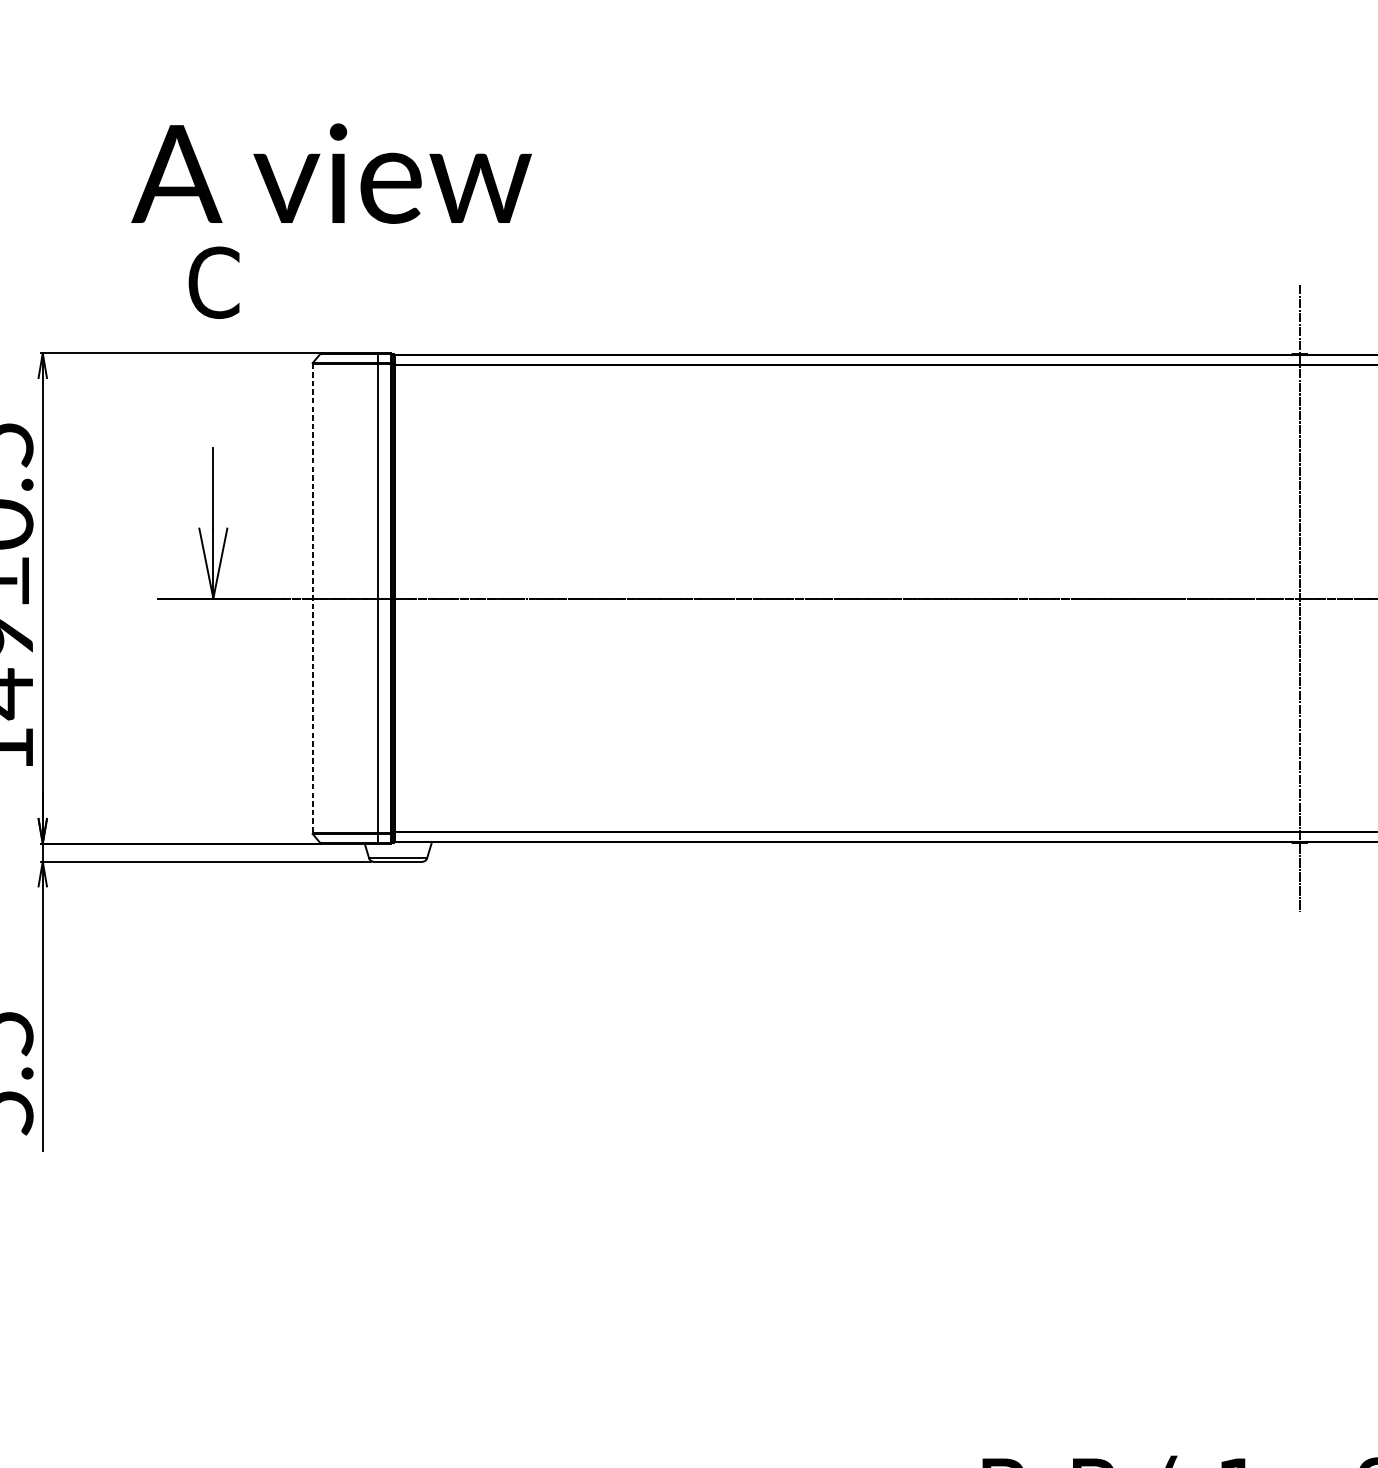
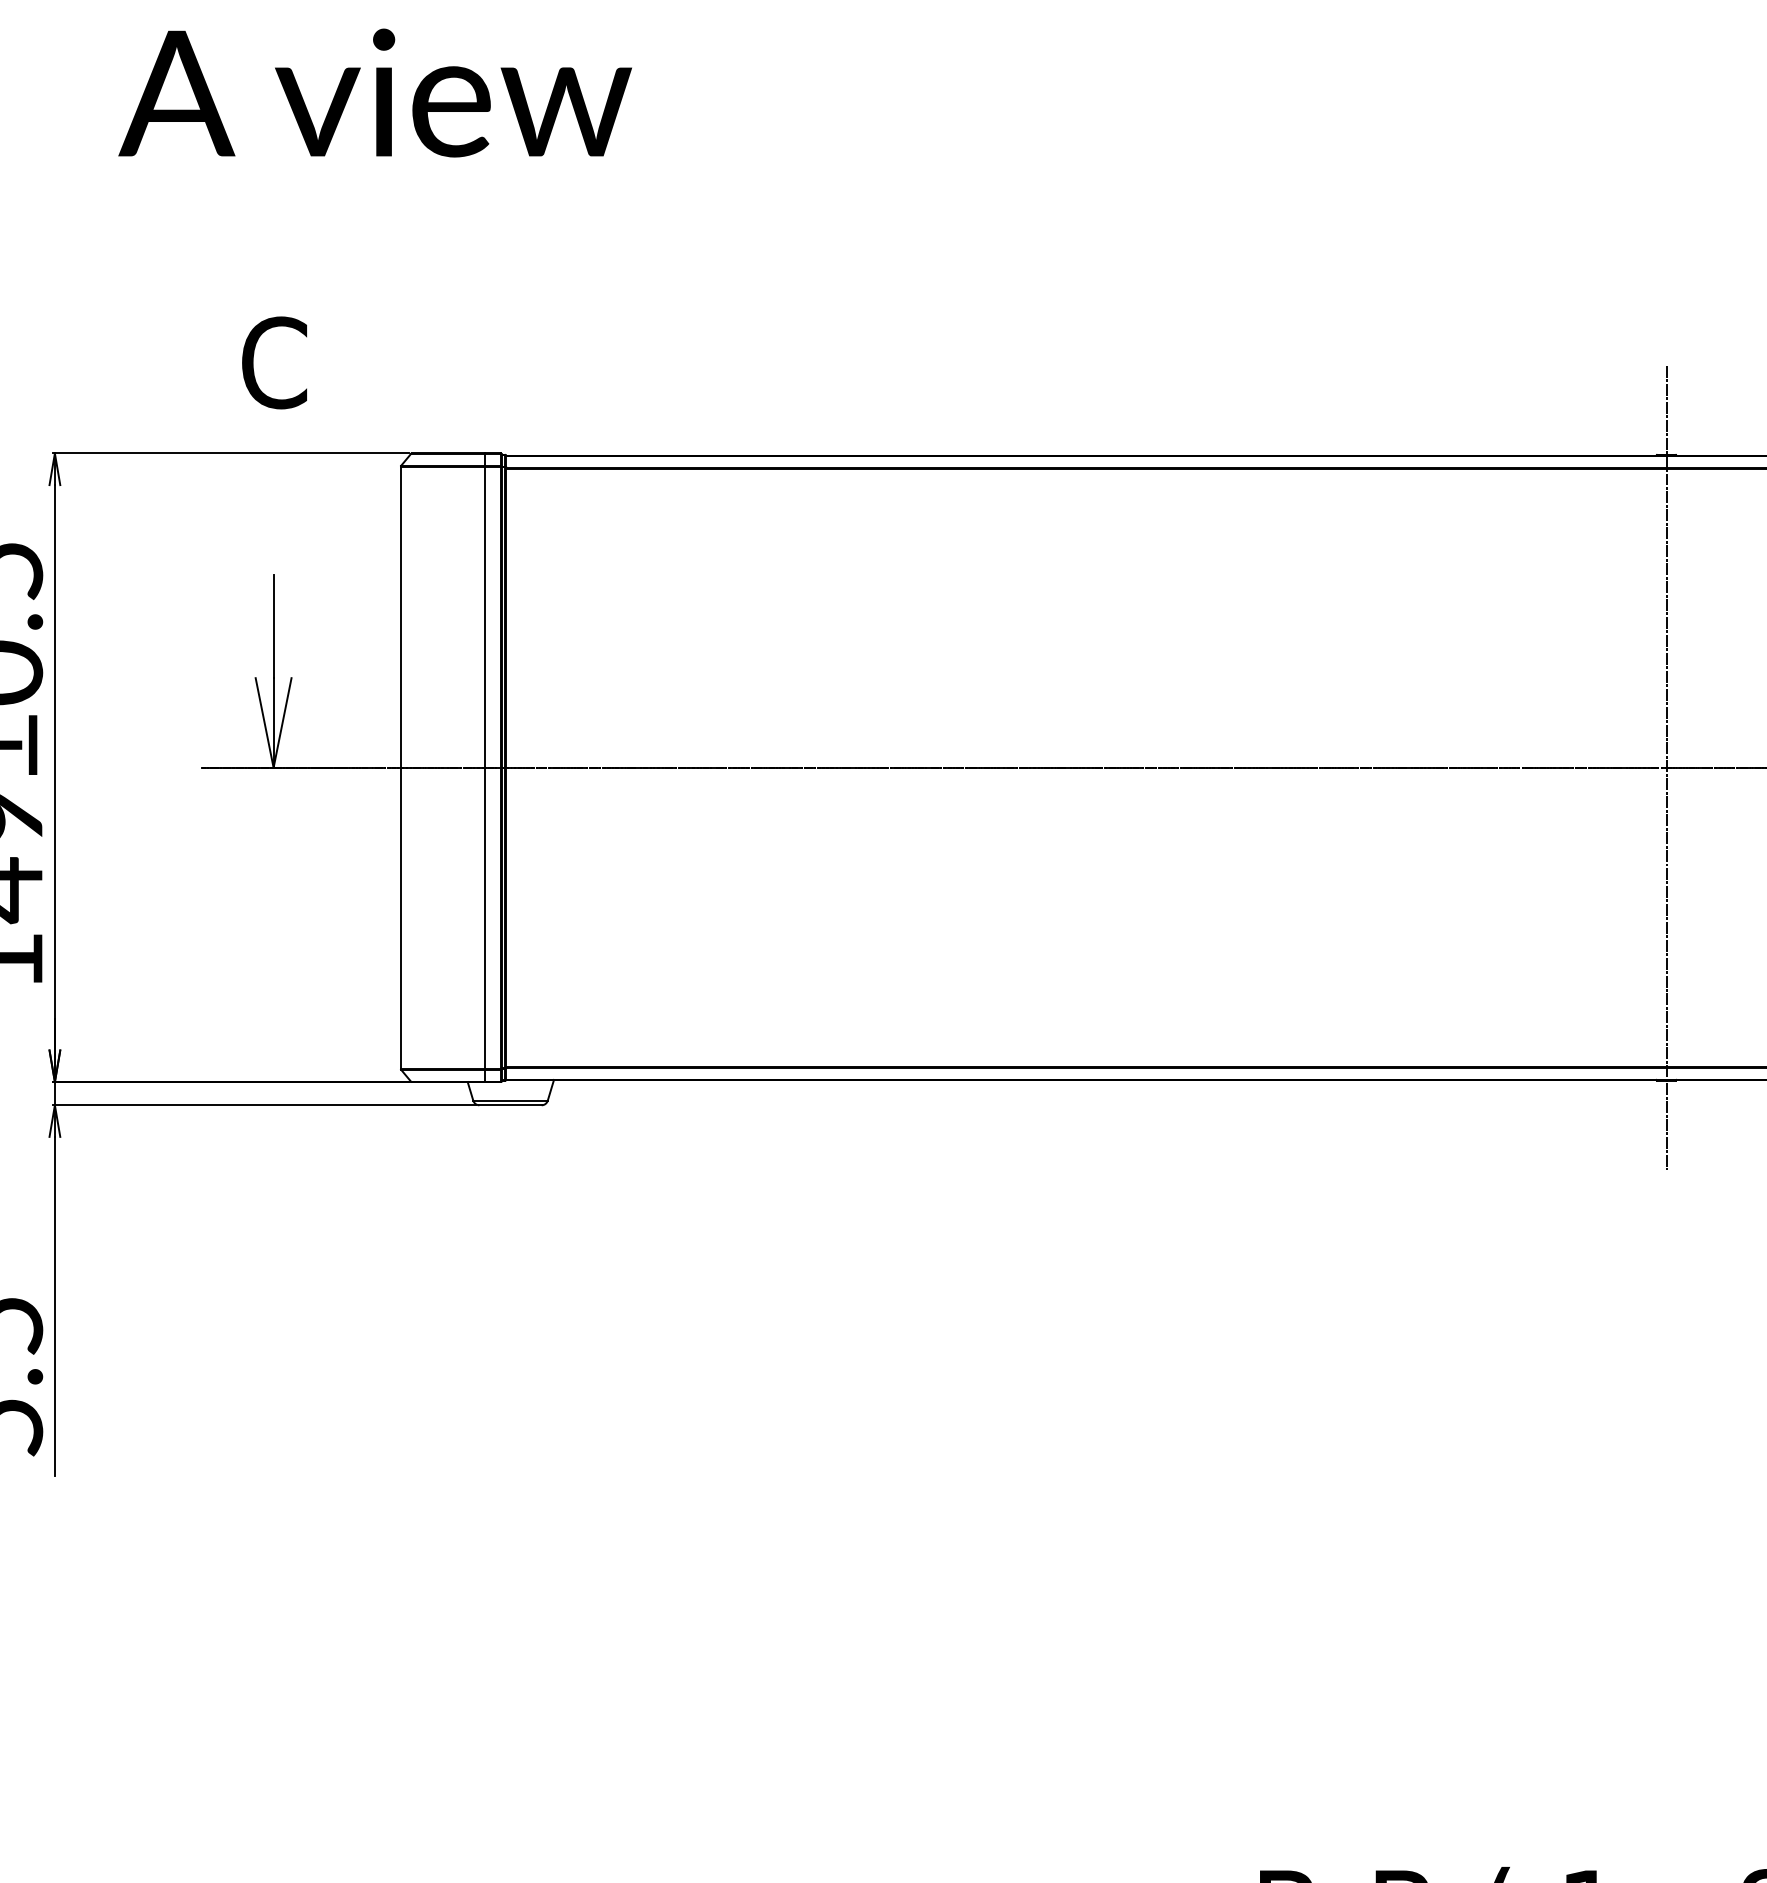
text: (331, 173) -> (374, 92), moved
line: (312, 599) -> (400, 768), dashed -> solid

